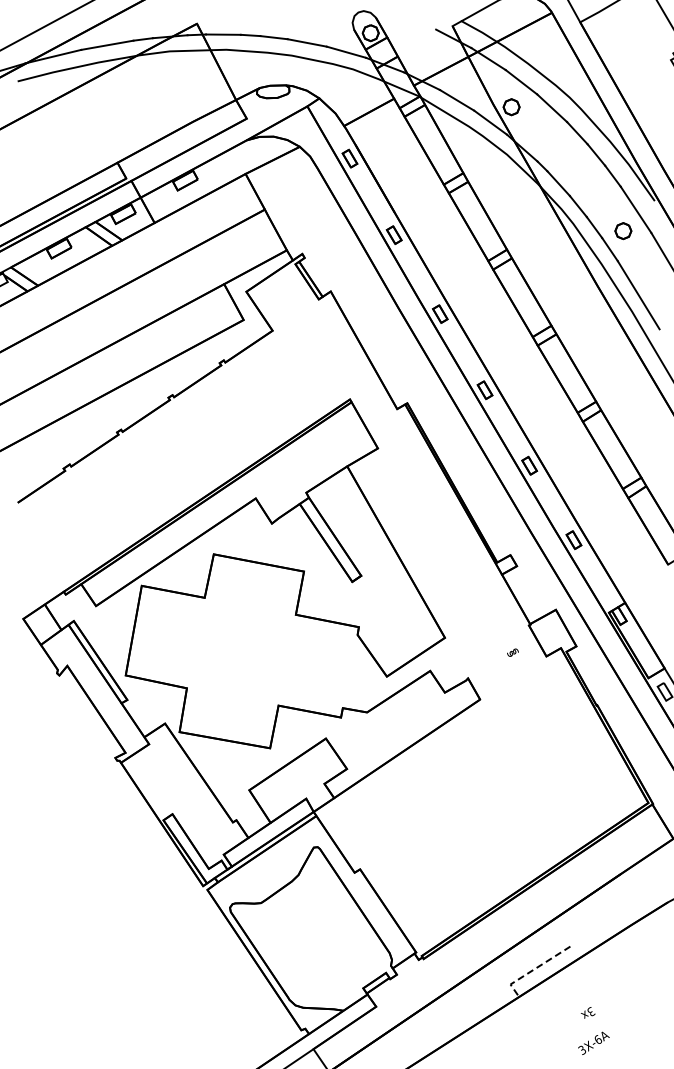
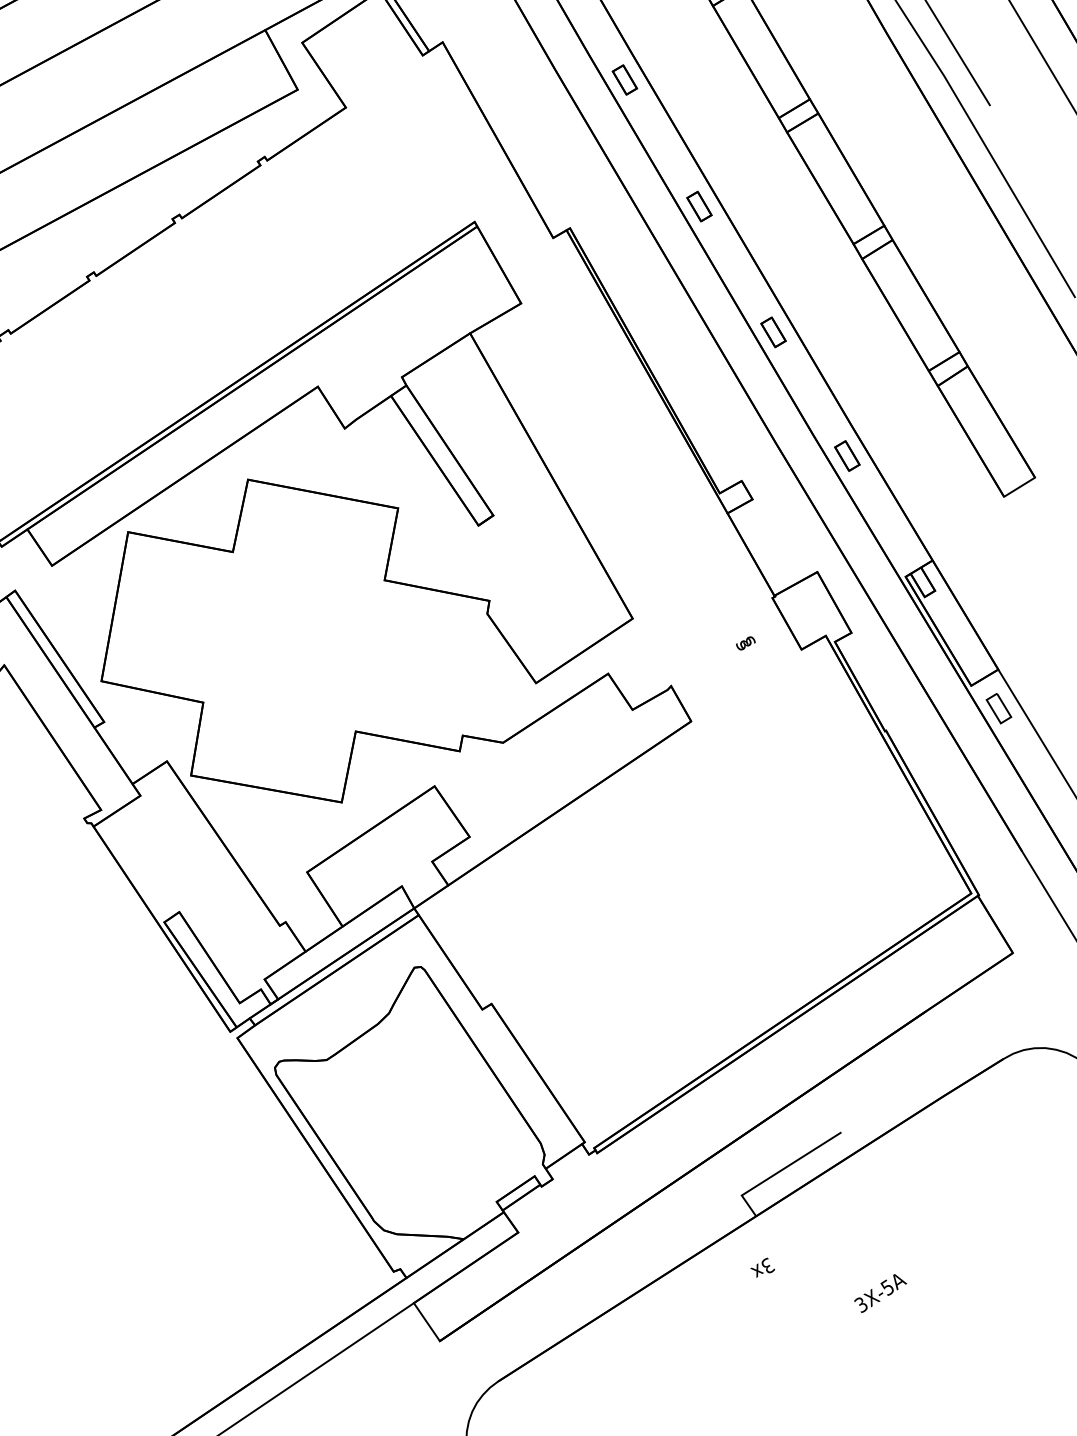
line: (533, 970) -> (780, 1172), dashed -> solid
text: (587, 1012) -> (761, 1267), moved
text: (598, 1039) -> (888, 1287), 3X-6A -> 3X-5A

